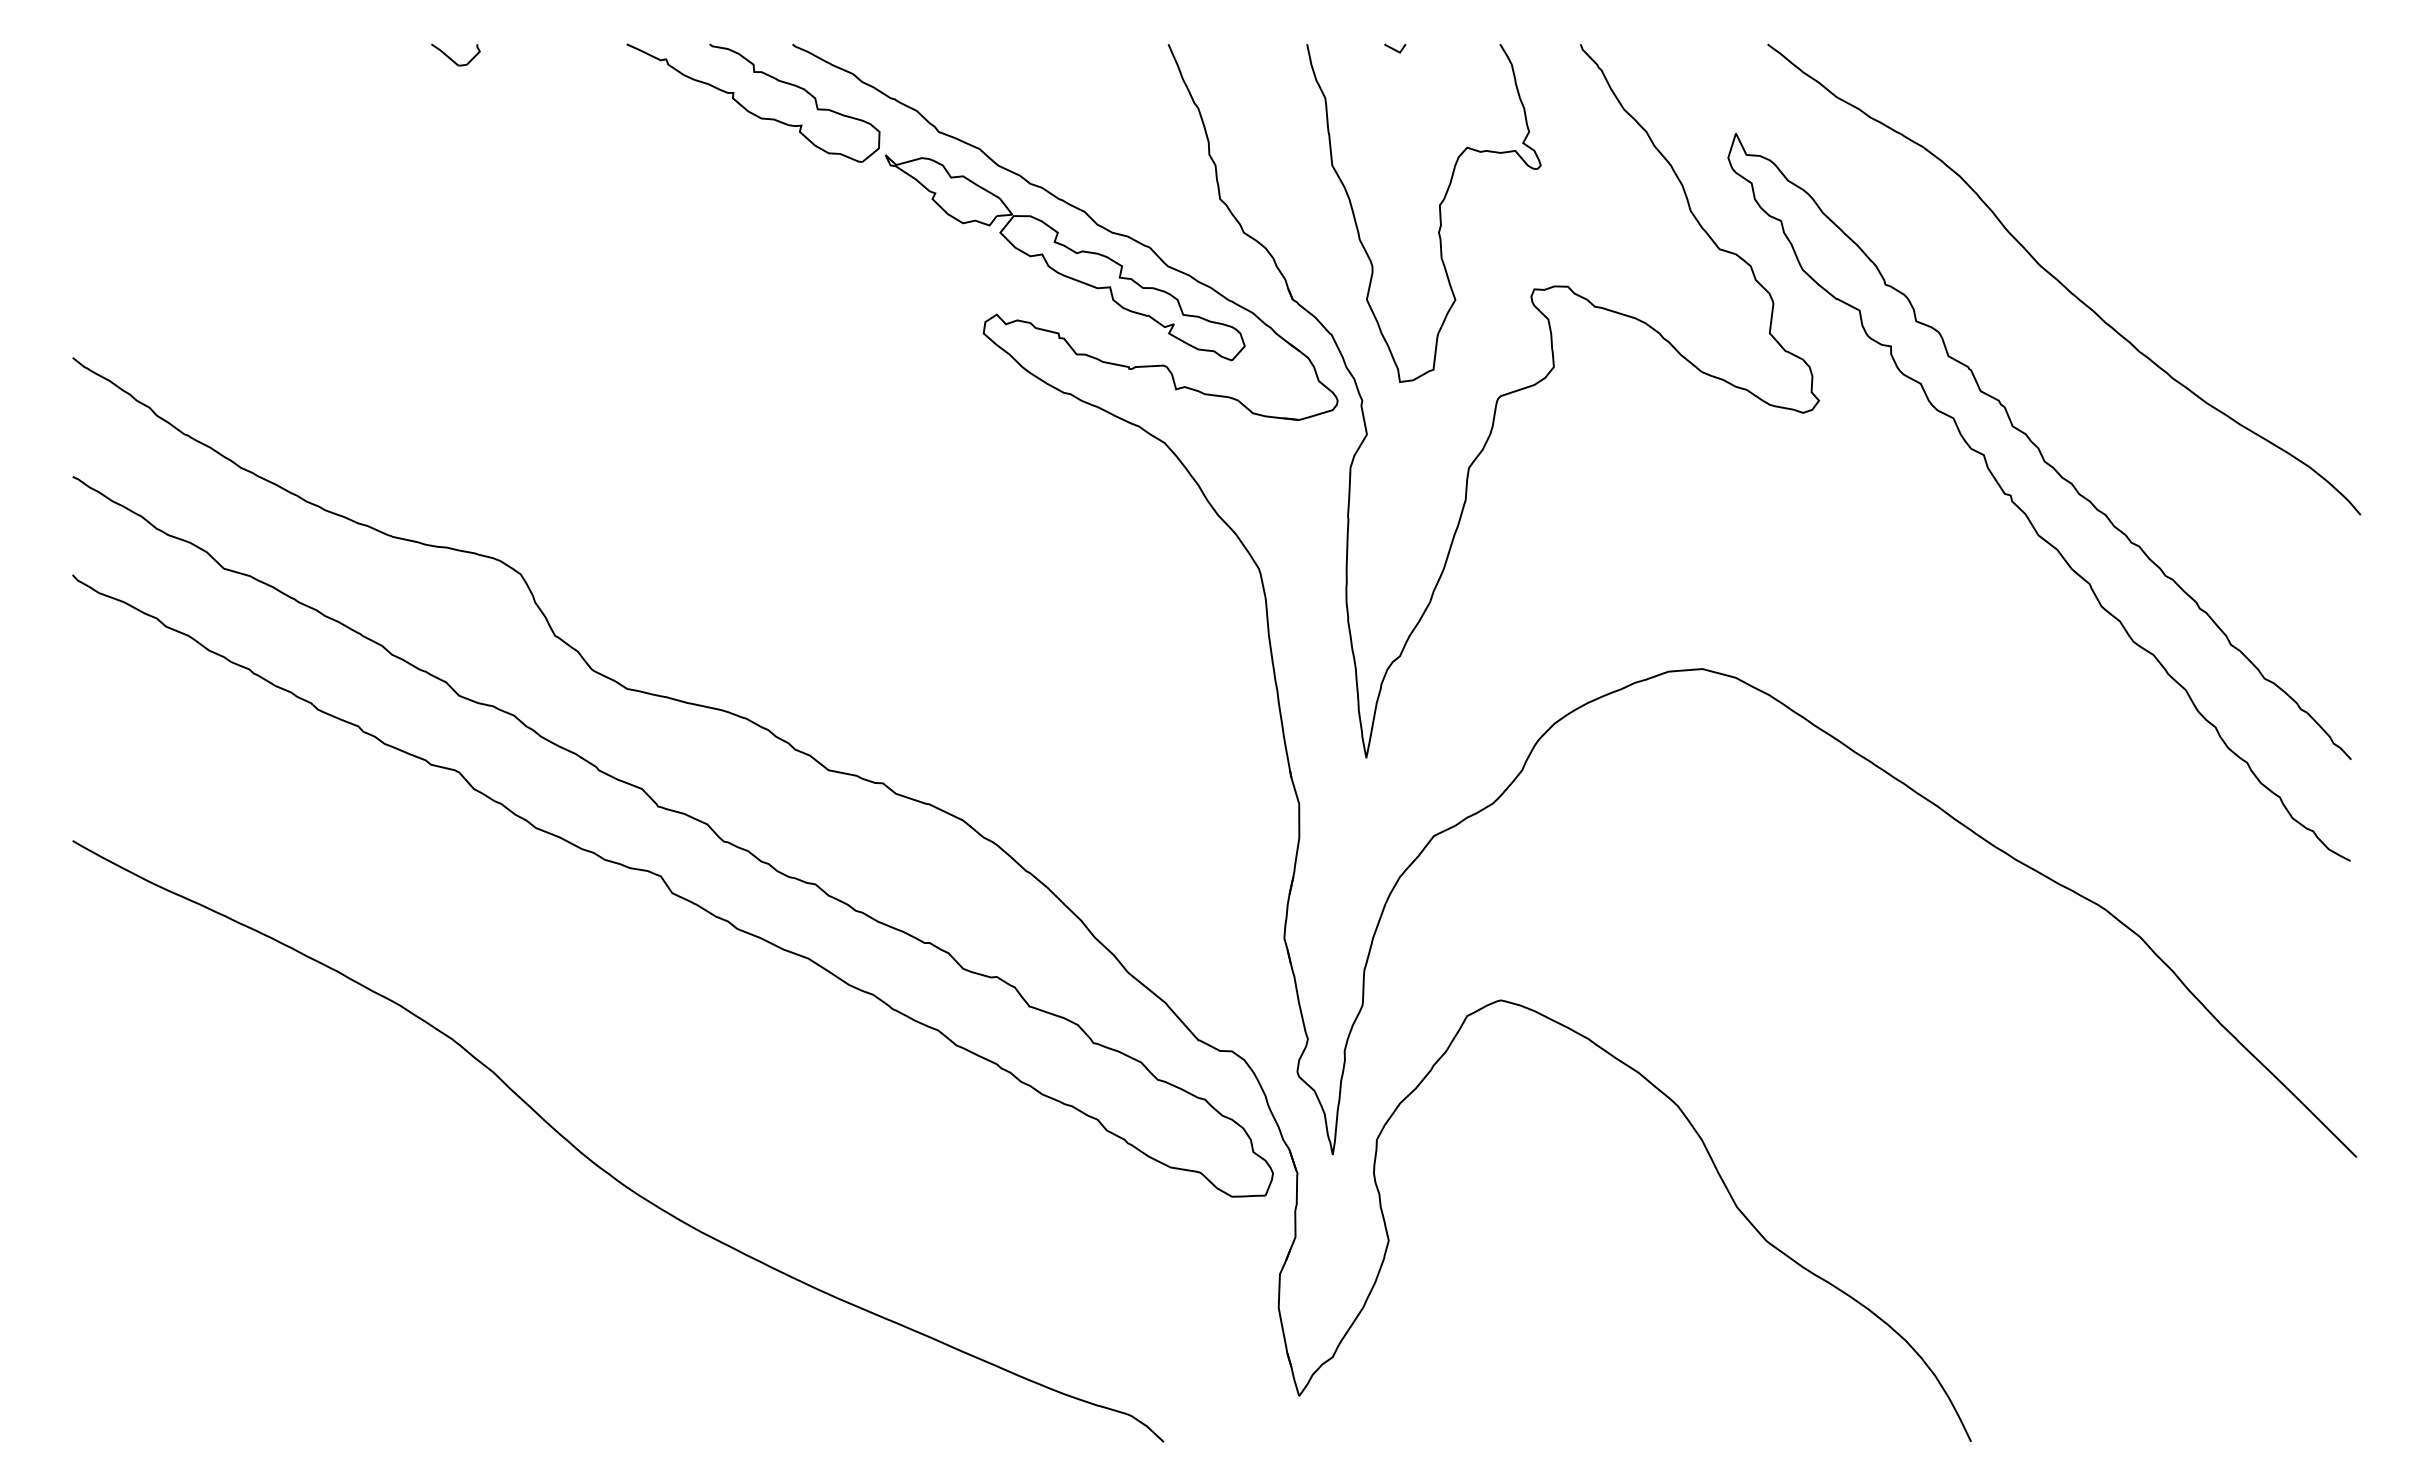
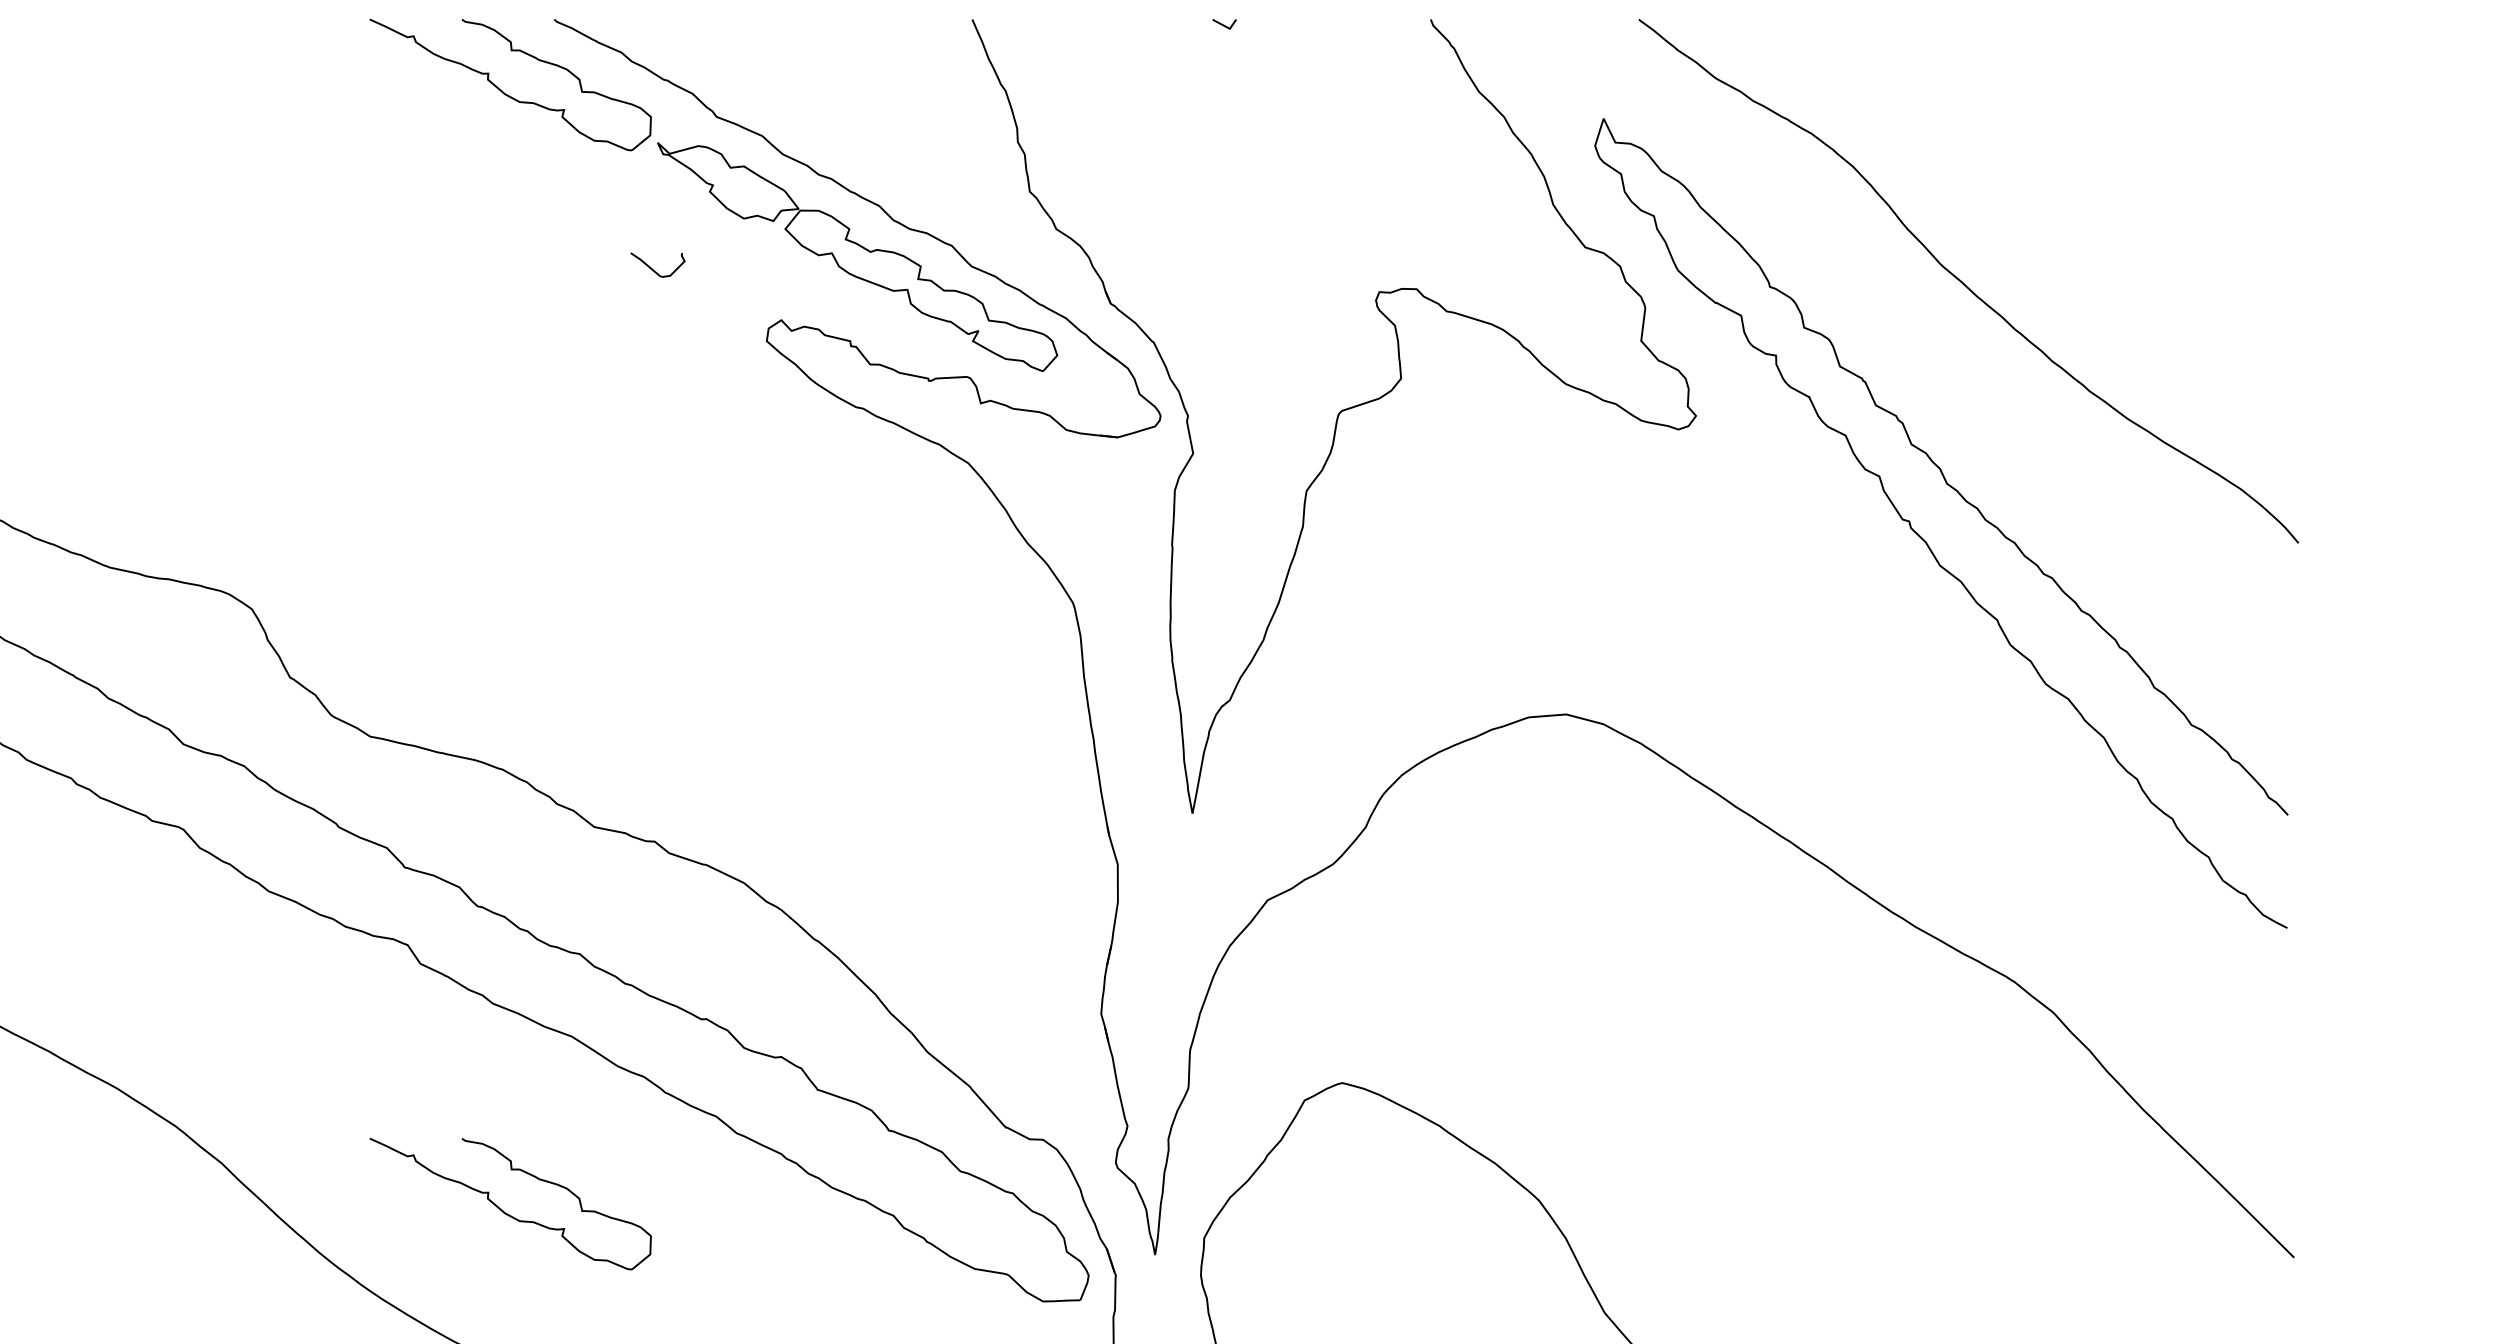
part: (455, 54) -> (657, 264), moved
curve: (1439, 213) -> (1273, 207), removed
part: (746, 1114) -> (502, 1210), added

